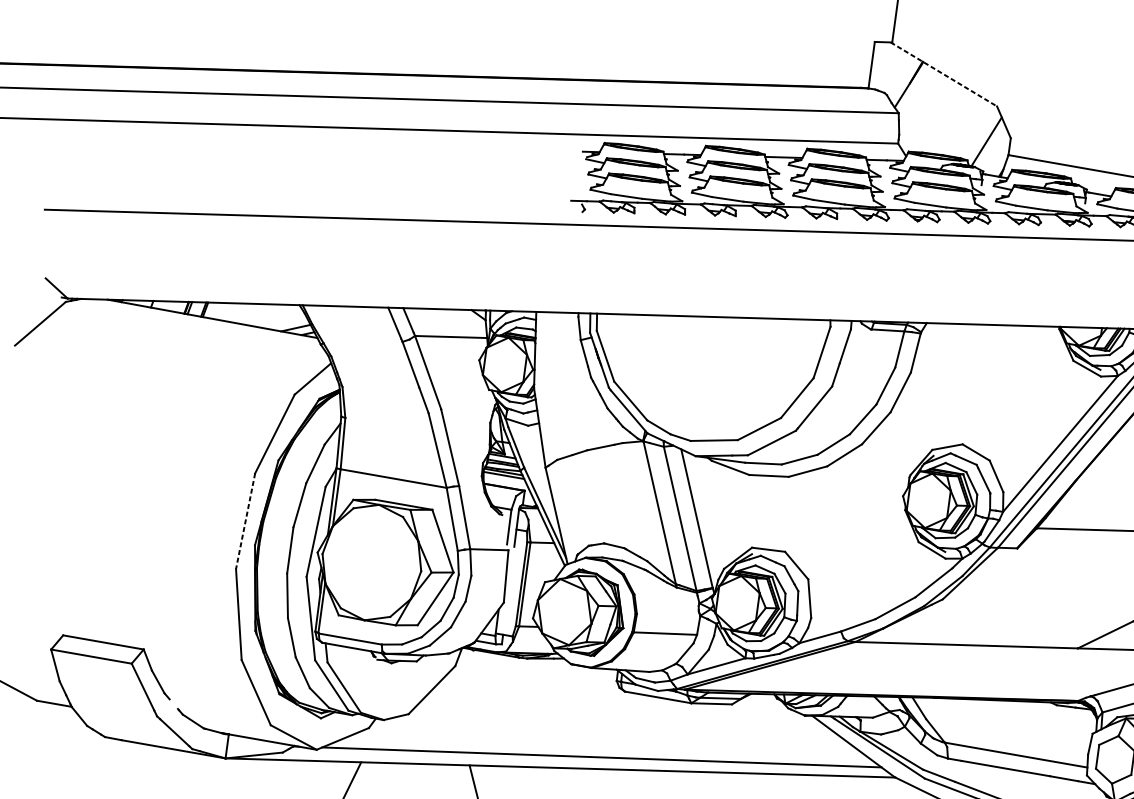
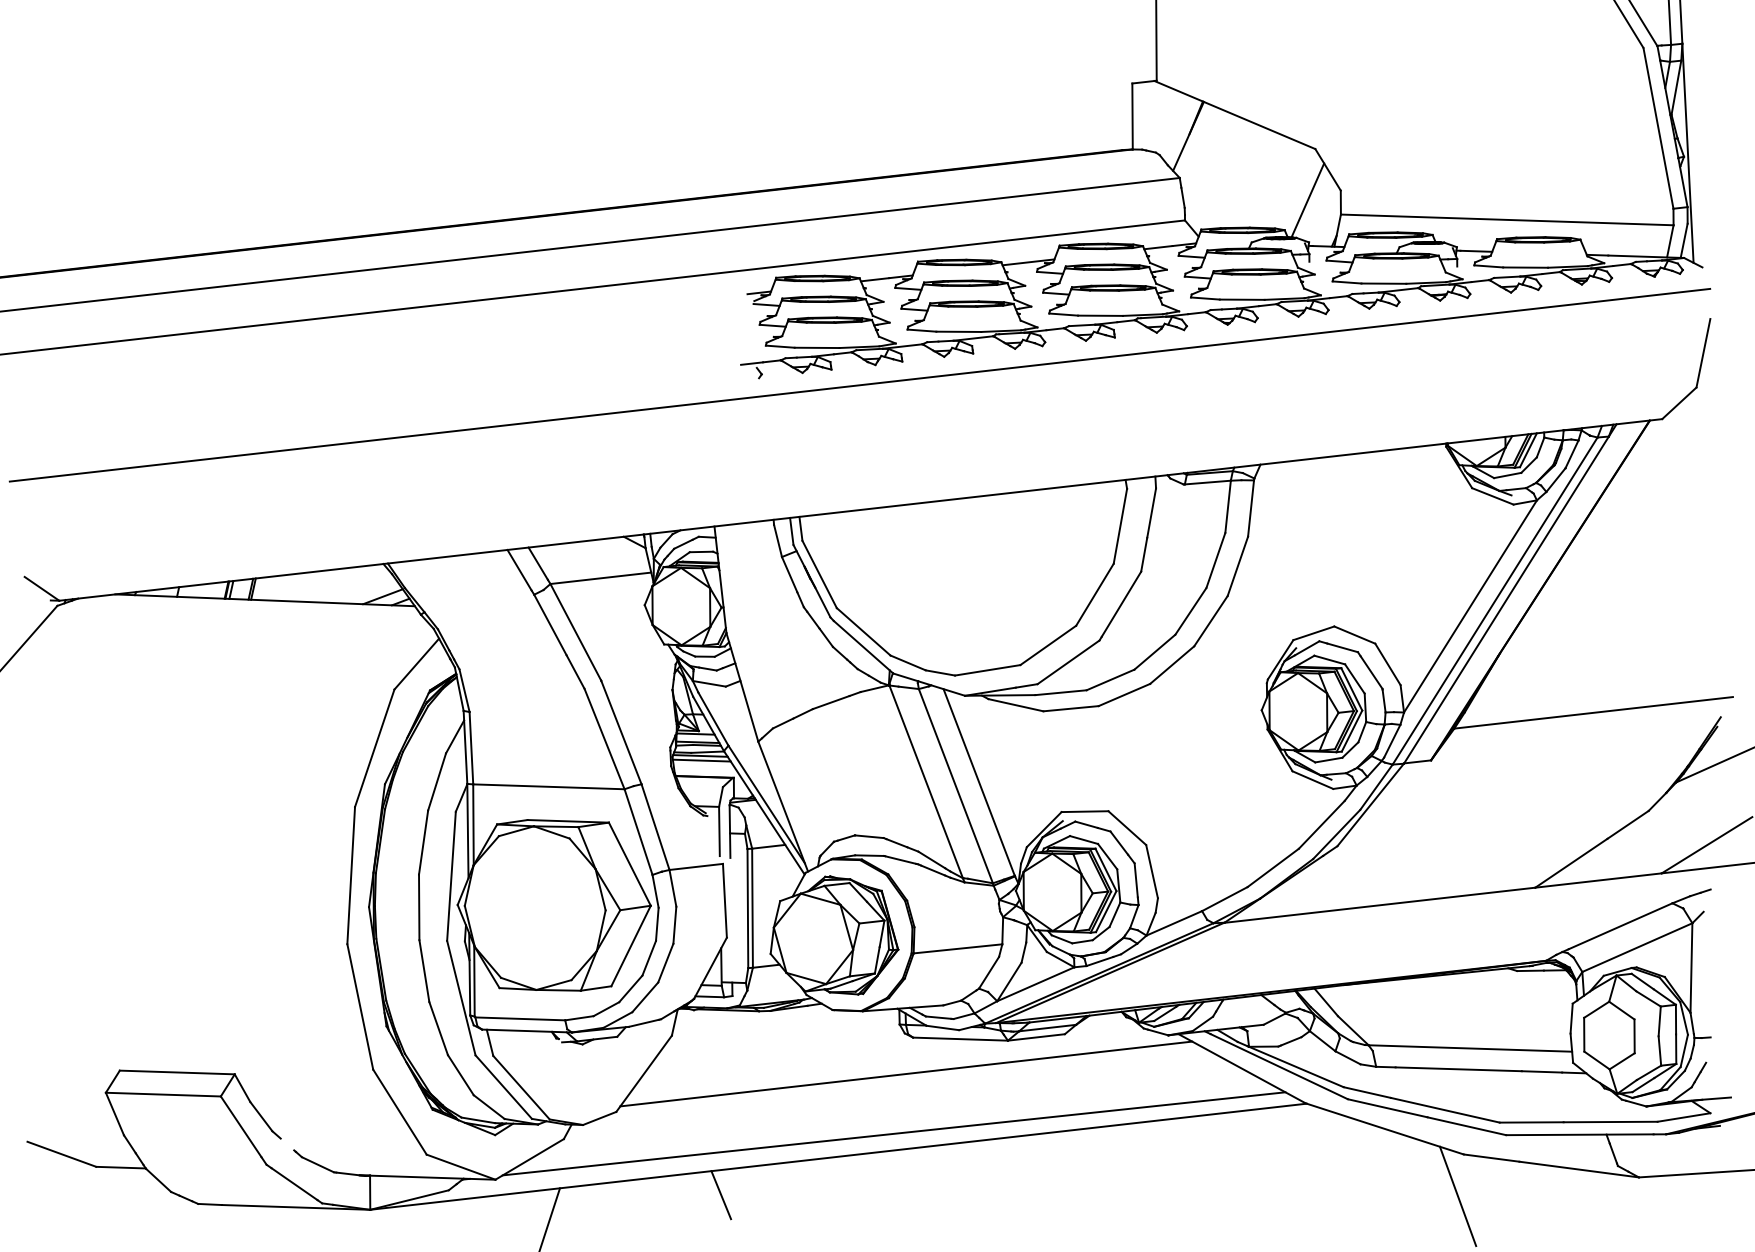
line: (944, 74) -> (1235, 115), dashed -> solid
line: (245, 521) -> (351, 875), dashed -> solid
line: (616, 716) -> (906, 1073), added

